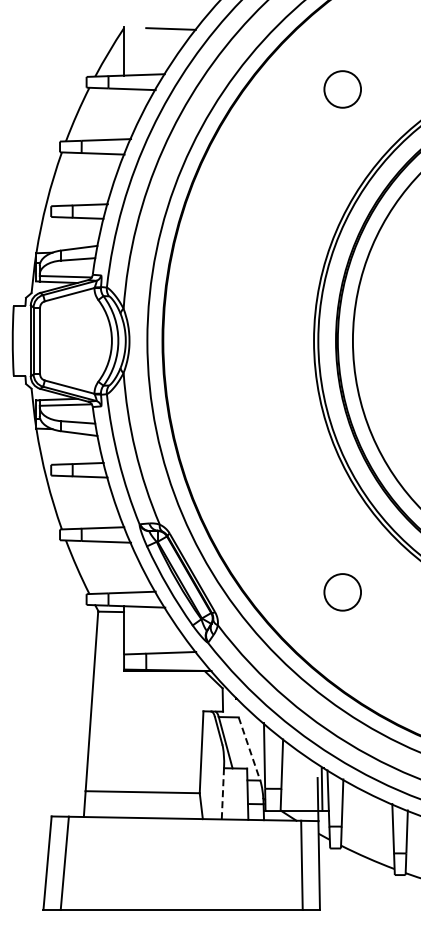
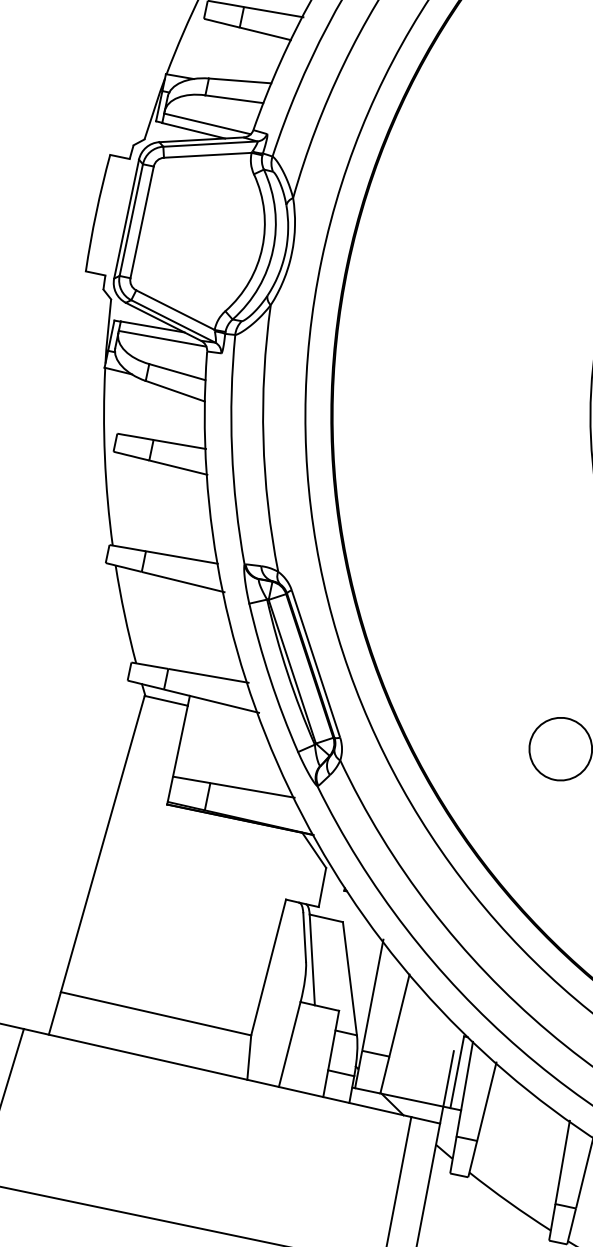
line: (249, 749) -> (349, 979), dashed -> solid
line: (222, 793) -> (289, 1043), dashed -> solid

